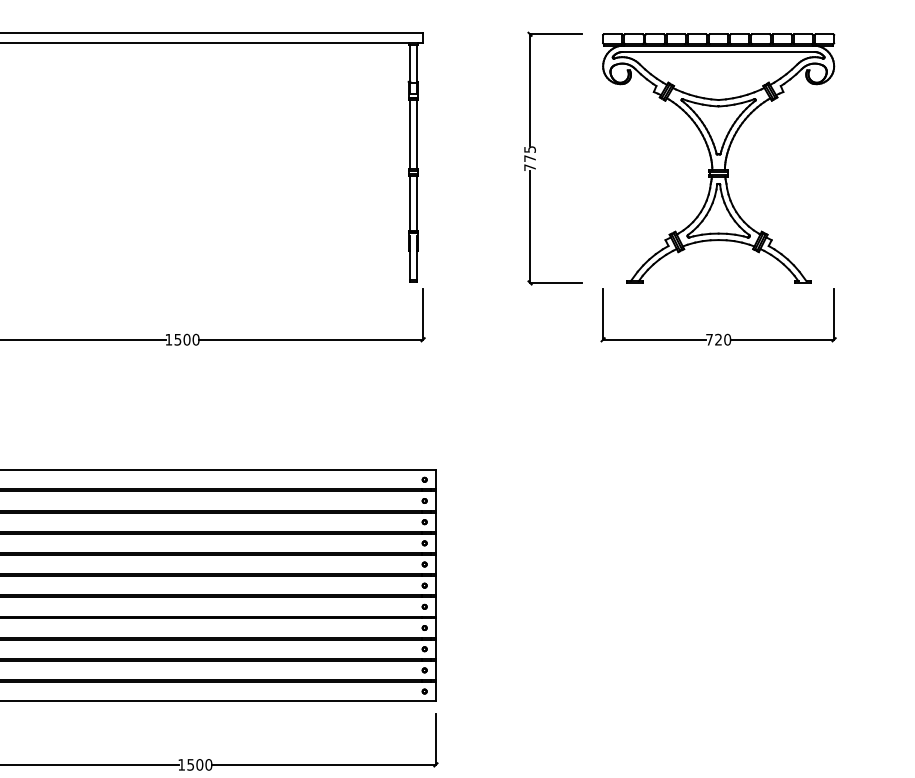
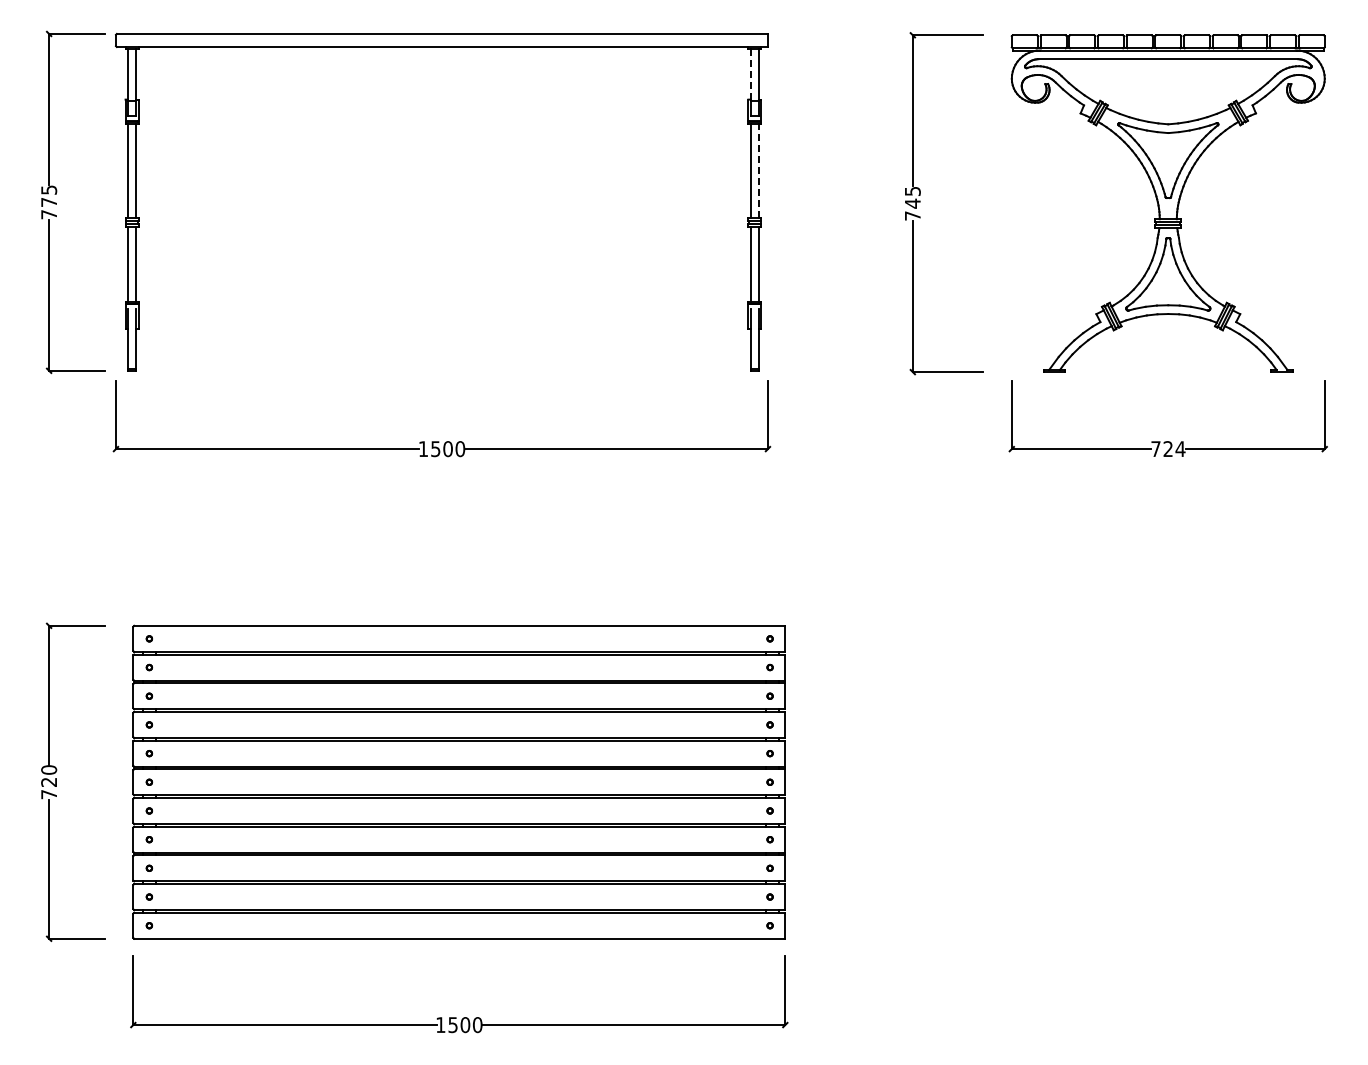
line: (410, 63) -> (750, 74), solid -> dashed
line: (416, 134) -> (759, 170), solid -> dashed
text: (529, 158) -> (912, 203), 775 -> 745
text: (727, 340) -> (1180, 449), 720 -> 724

